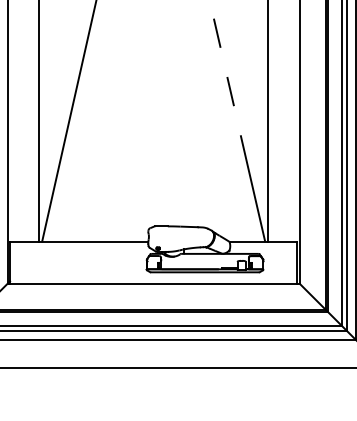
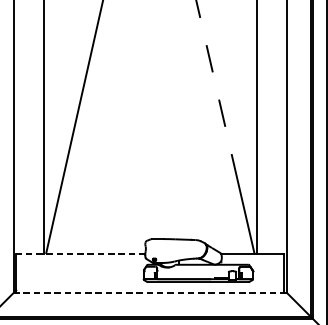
line: (78, 242) -> (80, 254), solid -> dashed
line: (153, 283) -> (150, 292), solid -> dashed

